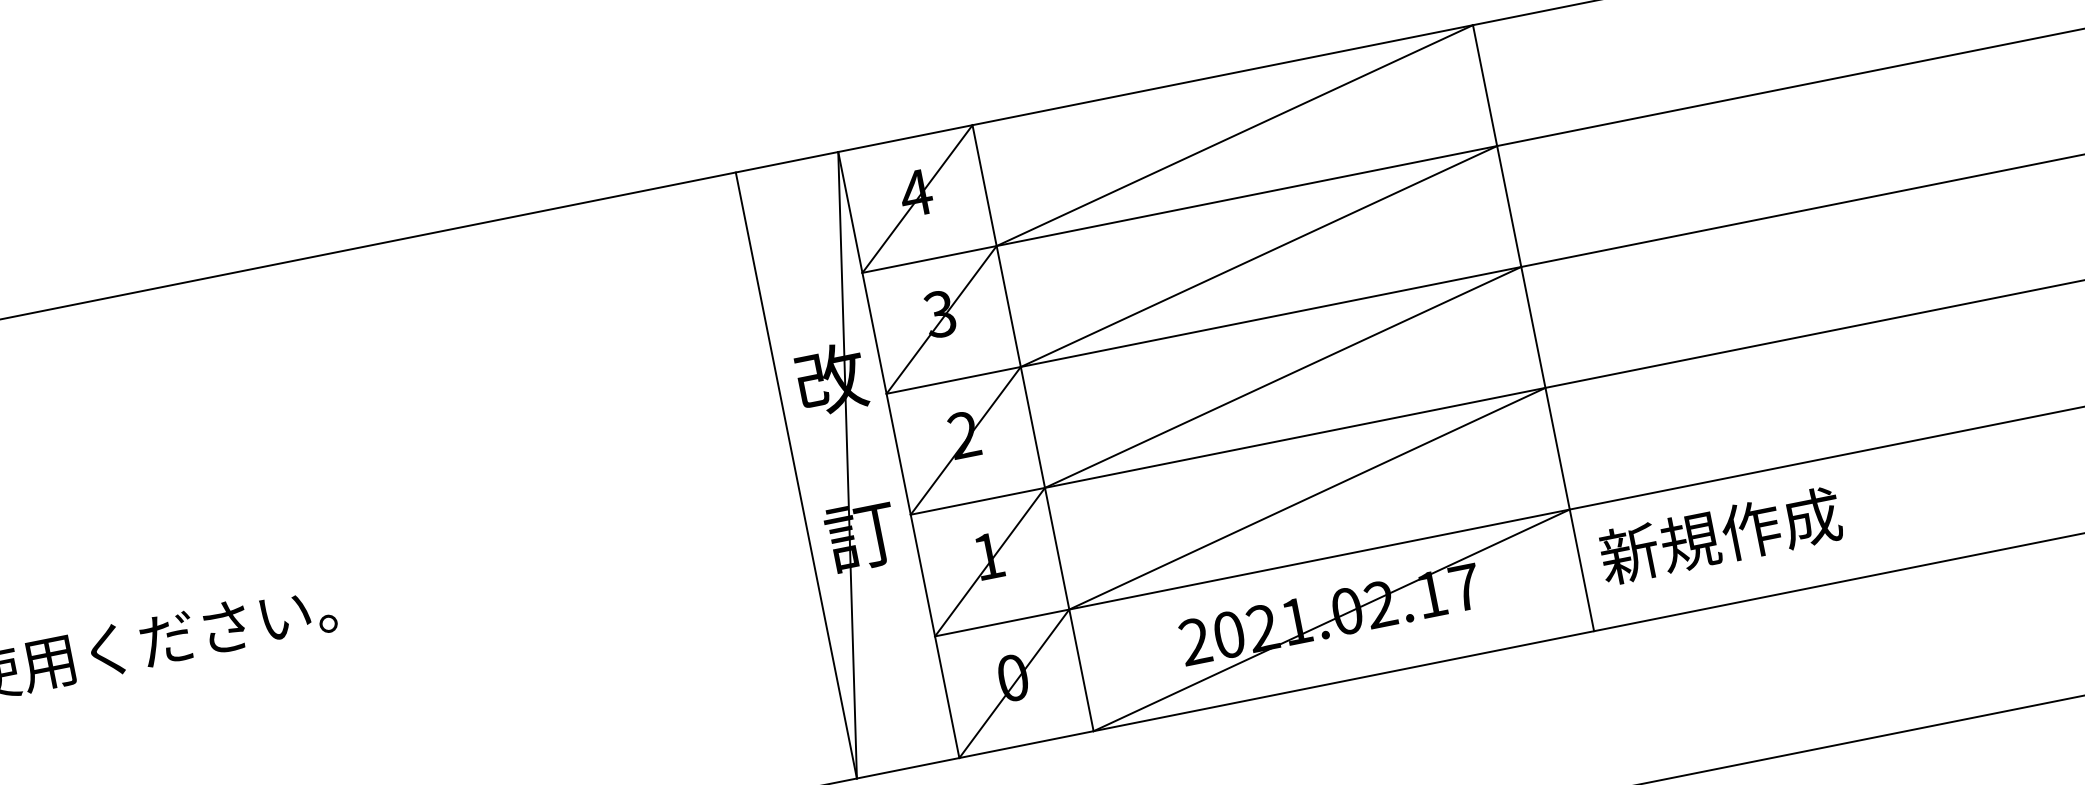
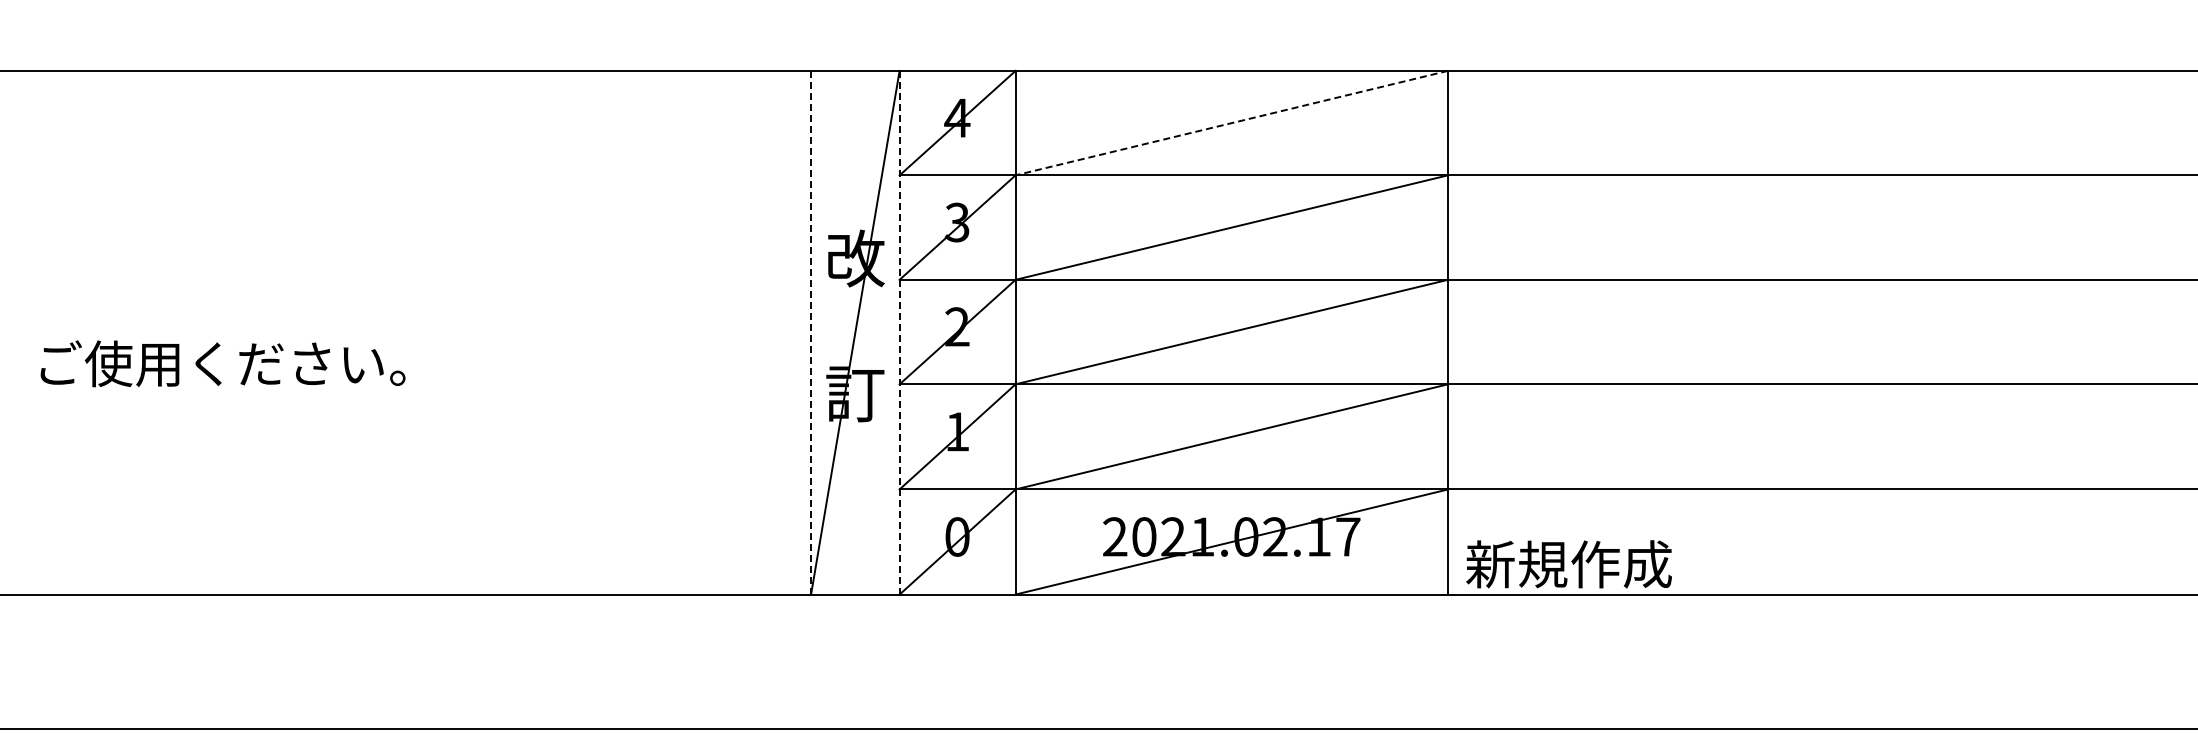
line: (1234, 136) -> (1231, 123), solid -> dashed
line: (898, 454) -> (899, 332), solid -> dashed
line: (796, 475) -> (811, 332), solid -> dashed
text: (1719, 536) -> (1568, 564), moved

